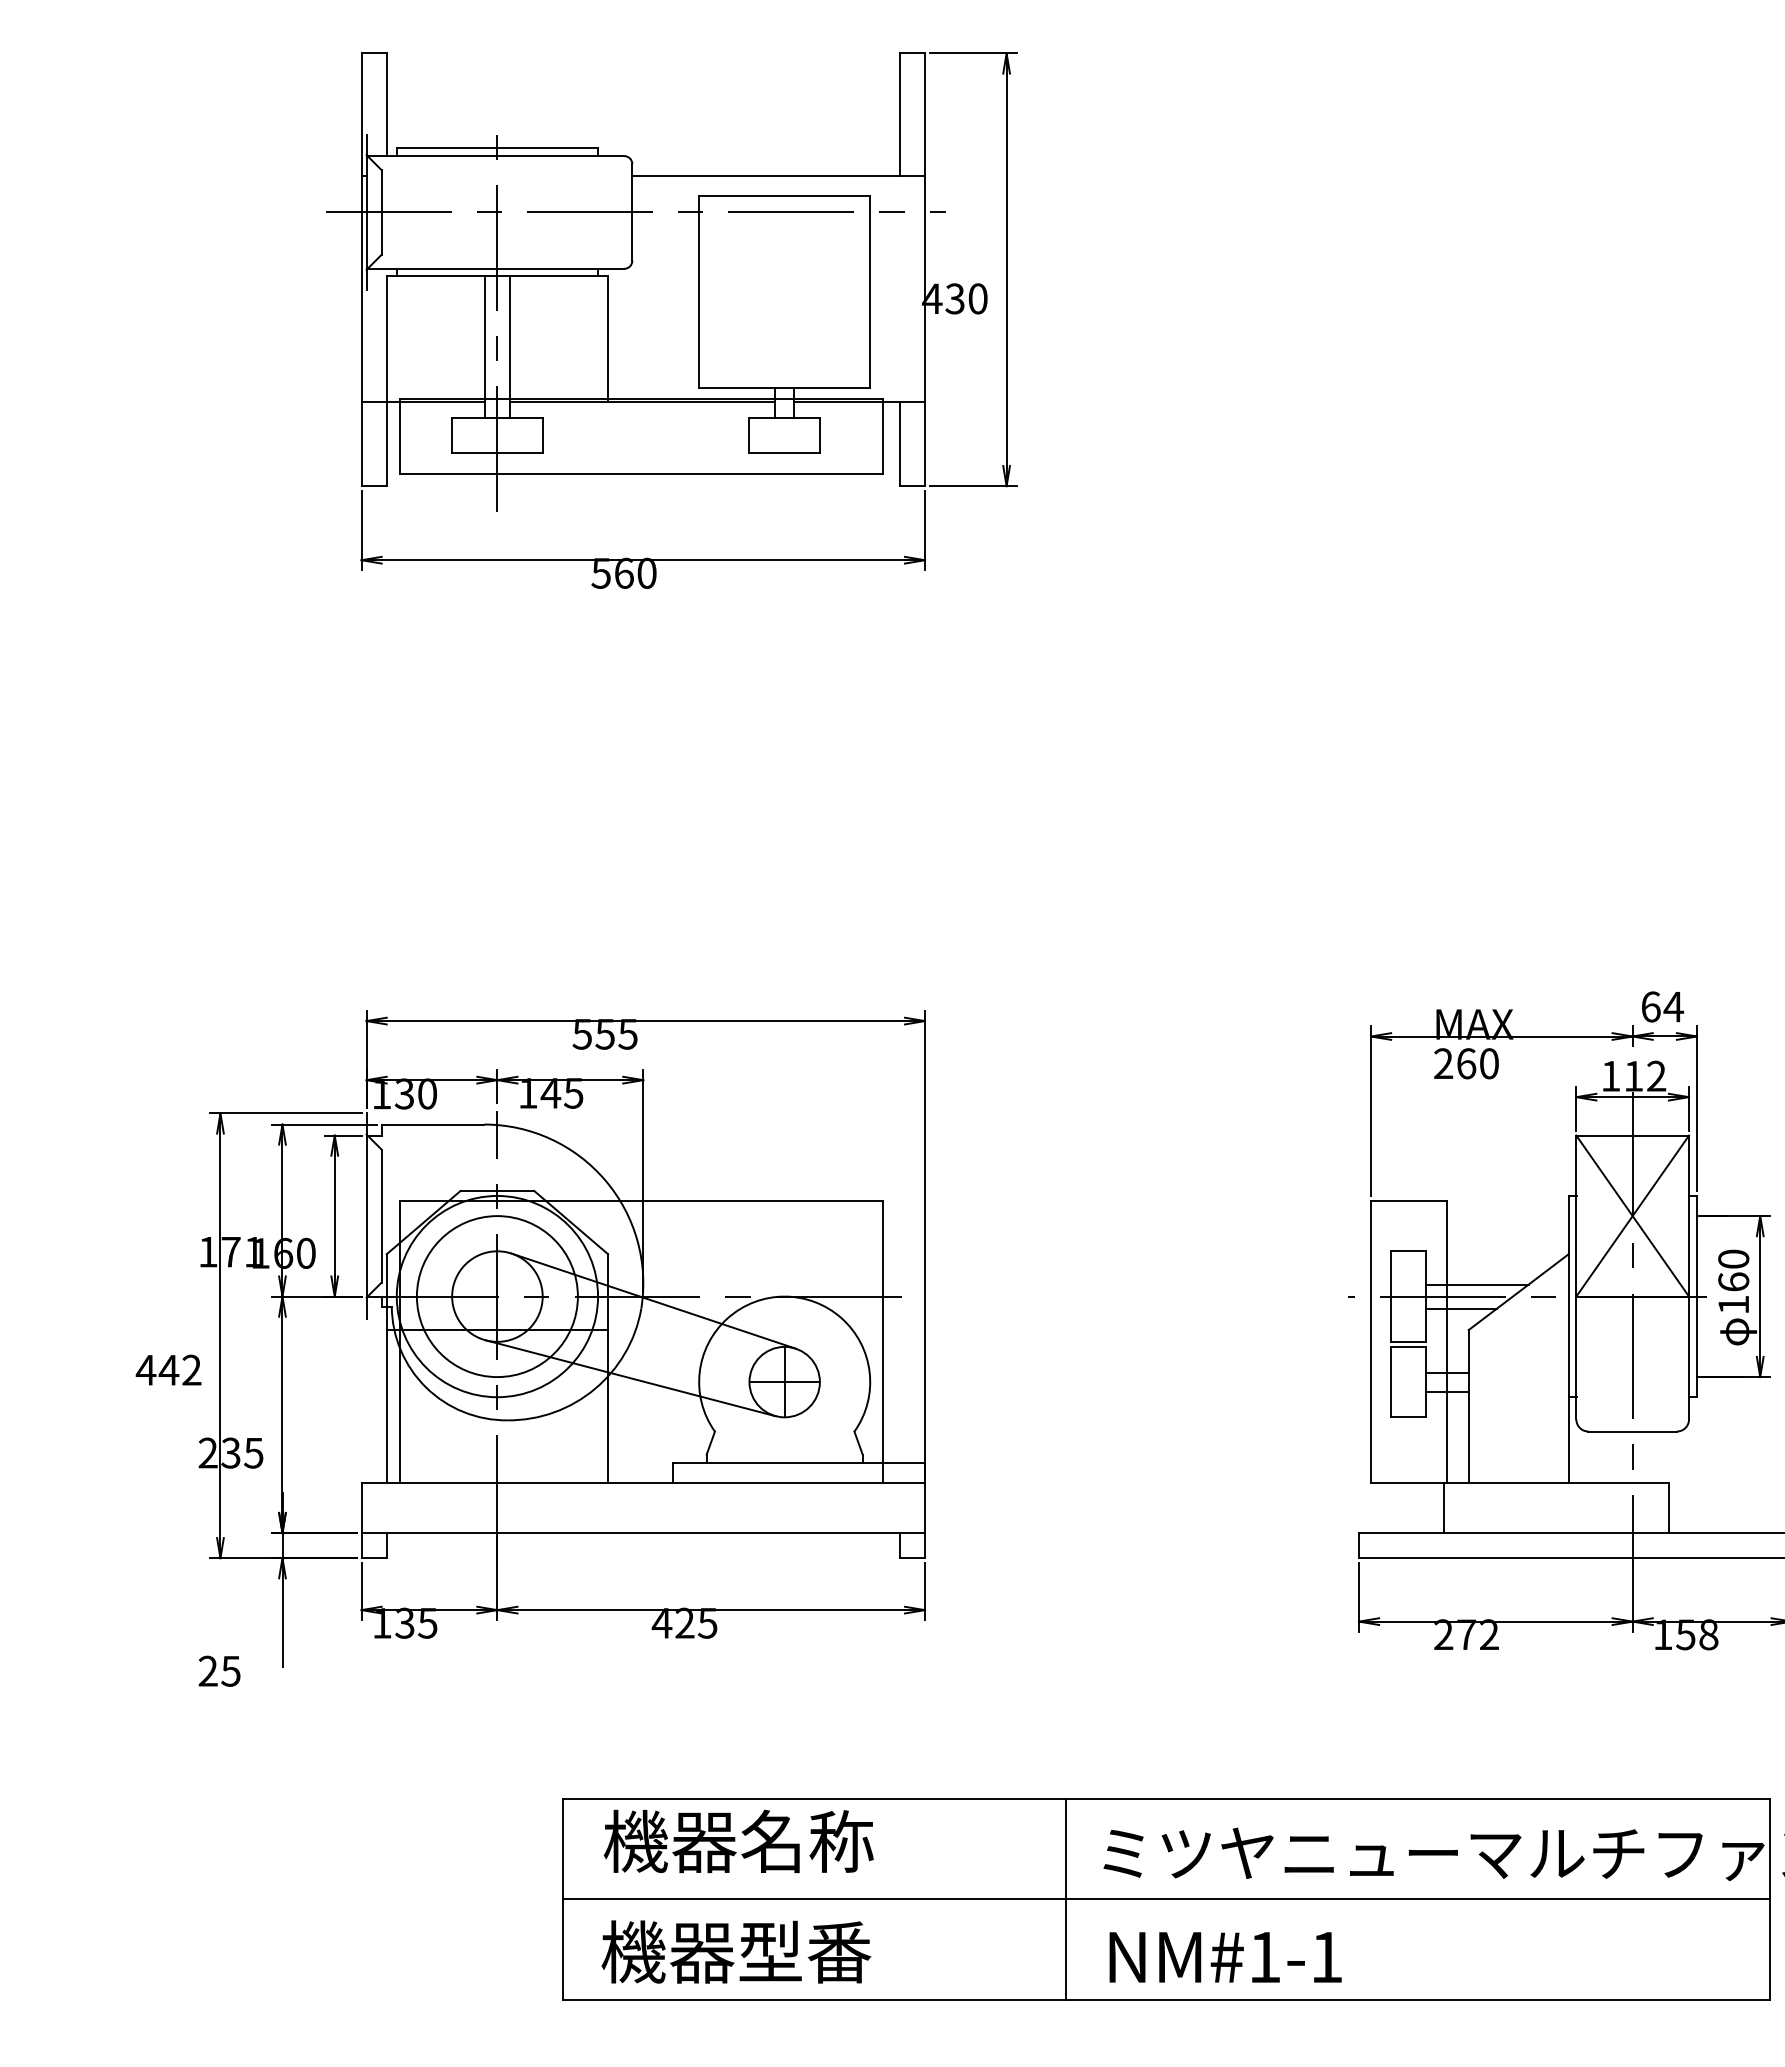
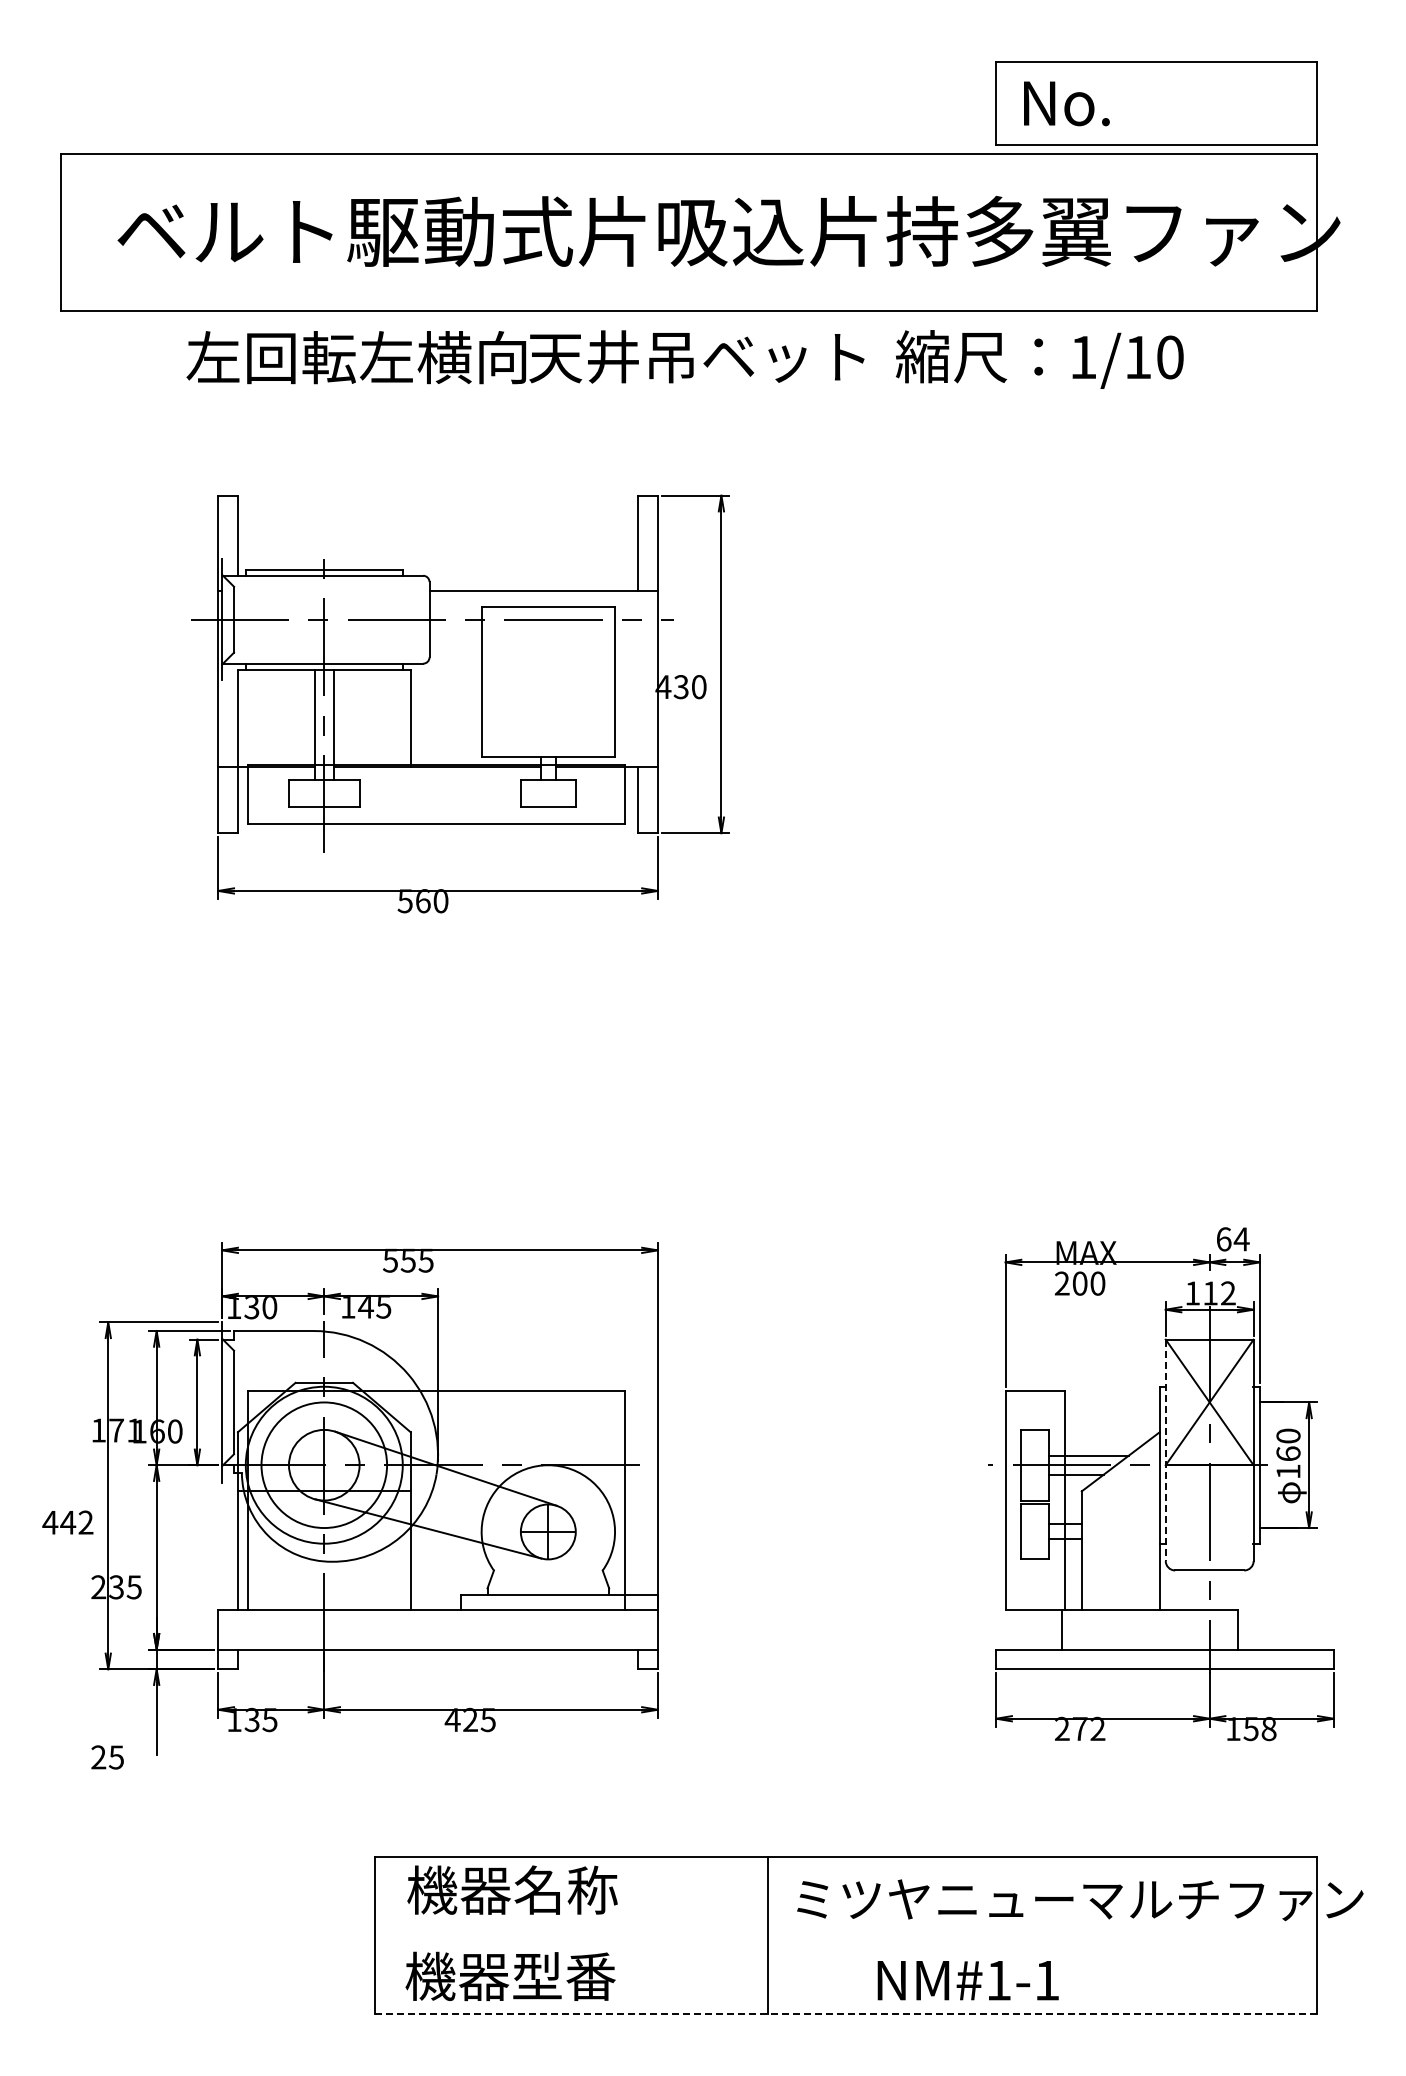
text: (1465, 1063) -> (1079, 1283), 260 -> 200
line: (1576, 1277) -> (1165, 1450), solid -> dashed
line: (1165, 1899) -> (845, 1935), removed
text: (1224, 1957) -> (967, 1980), moved
line: (1166, 1999) -> (846, 2013), solid -> dashed

